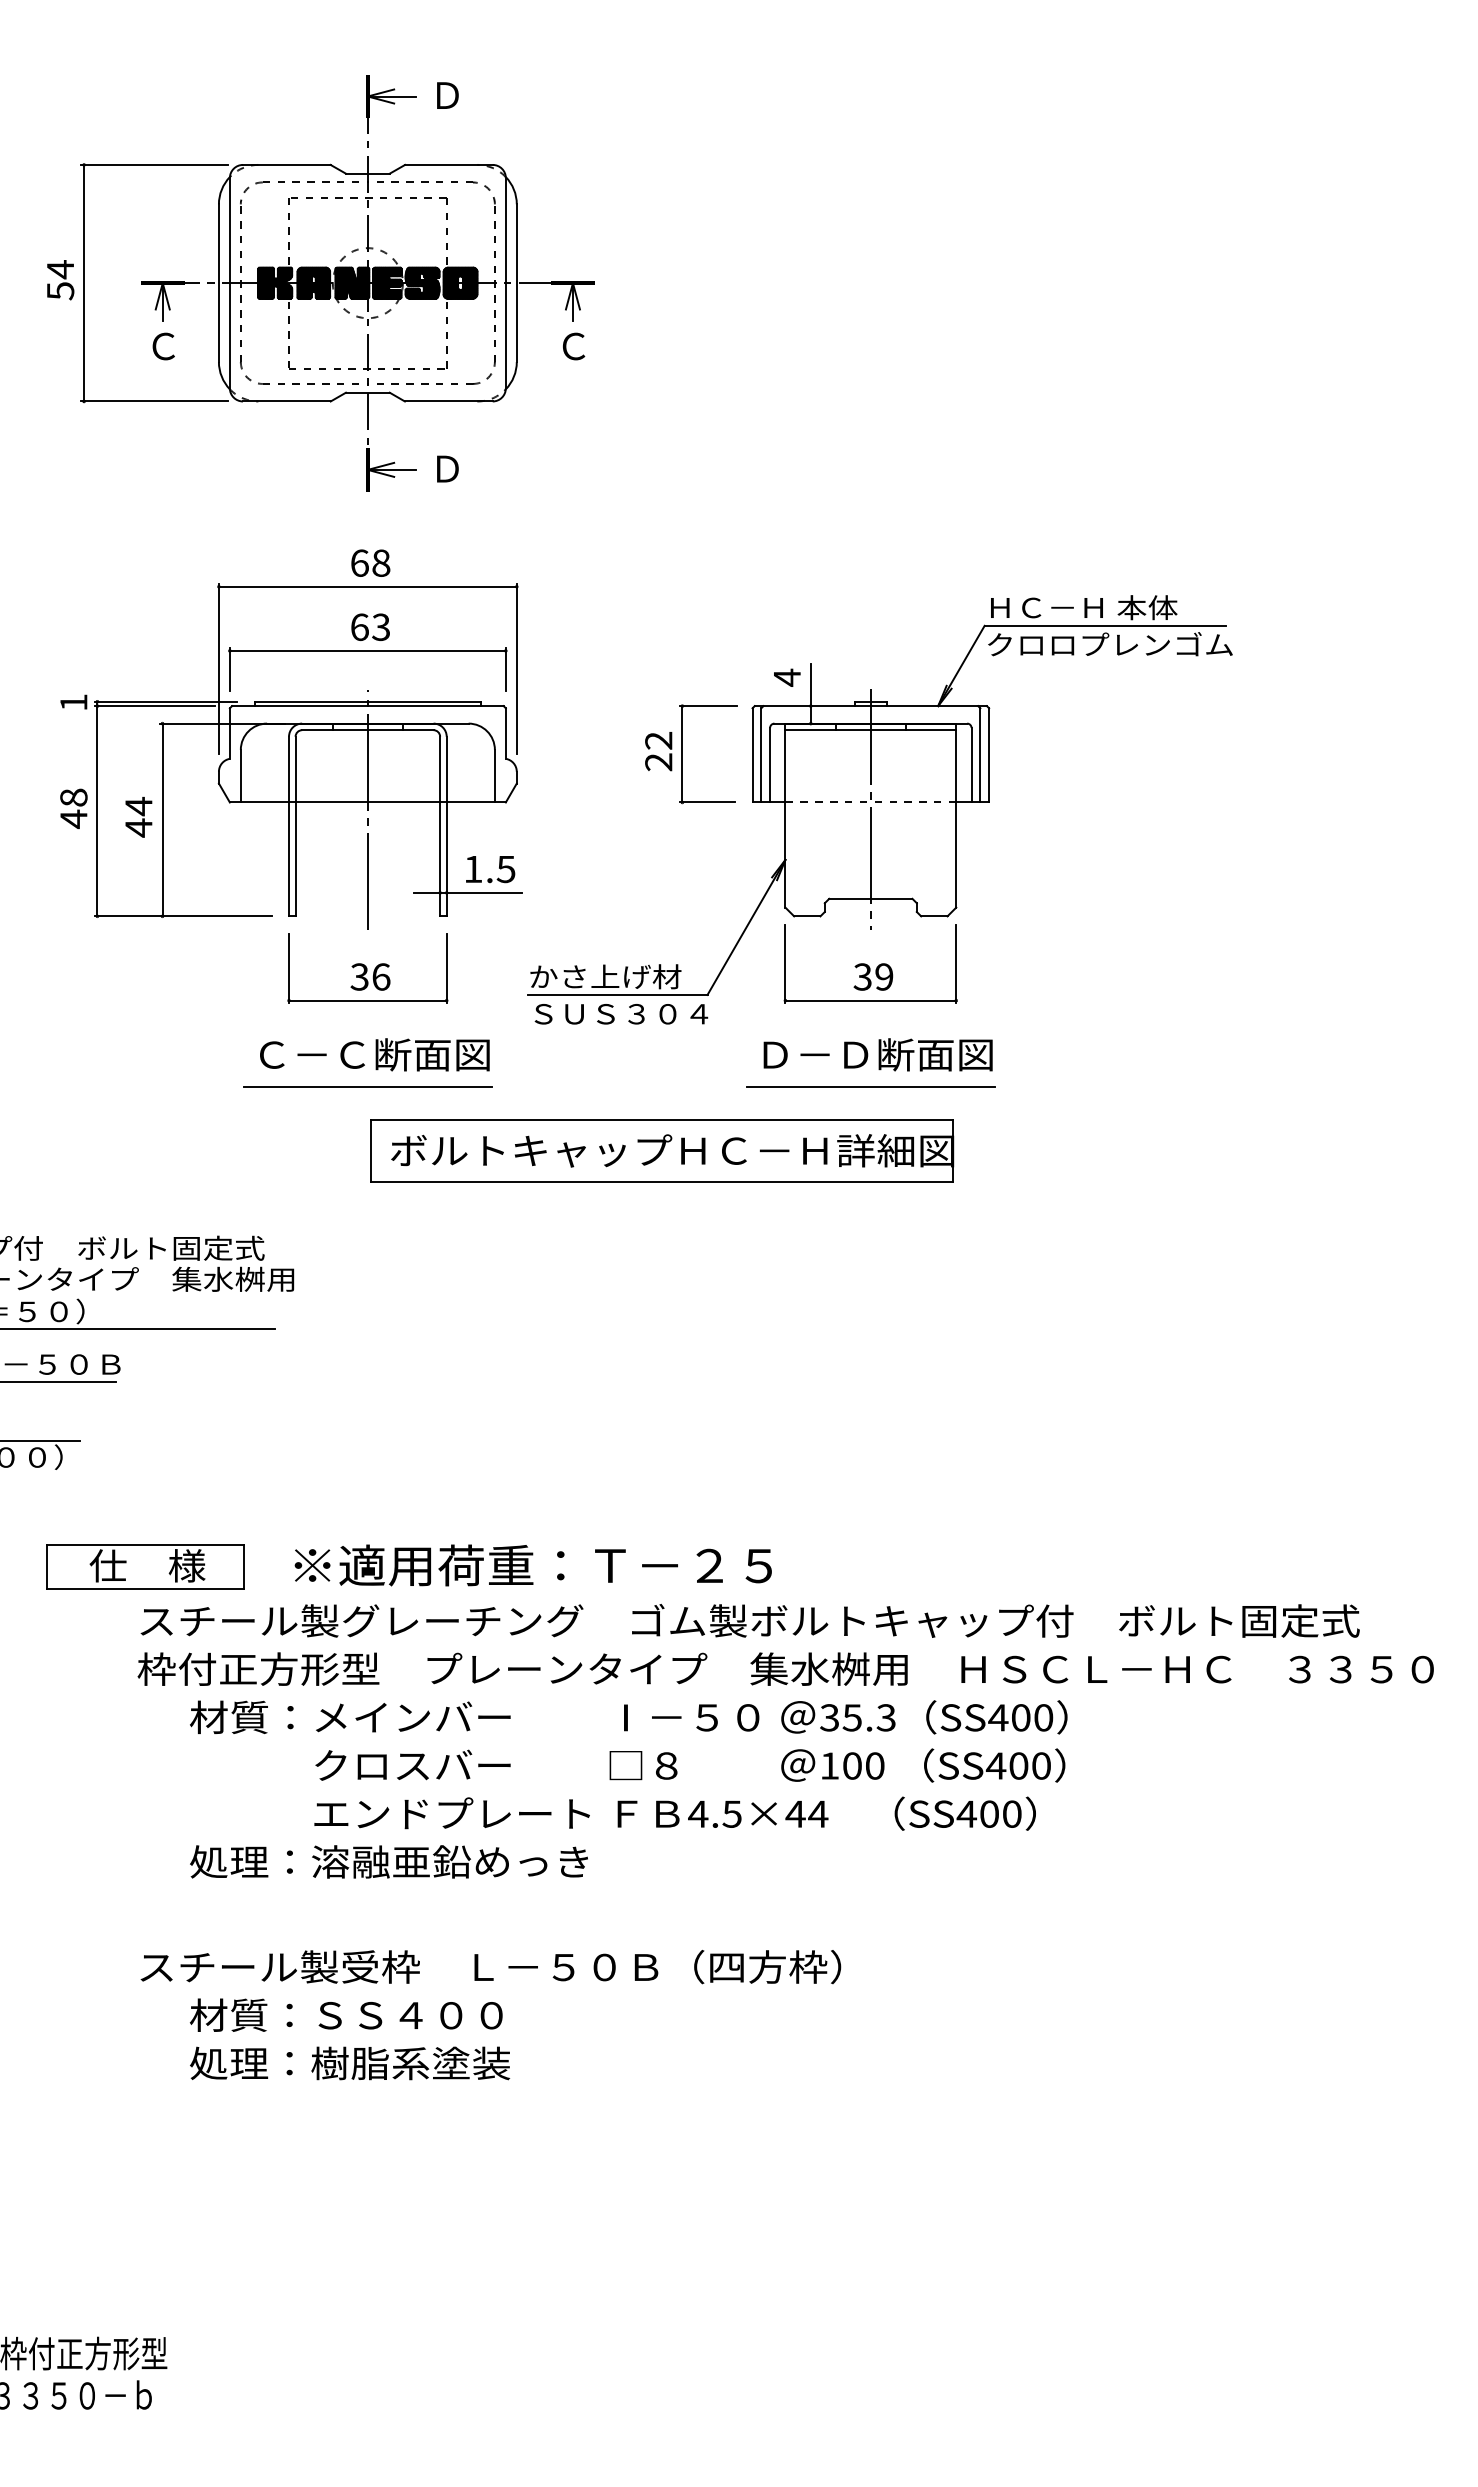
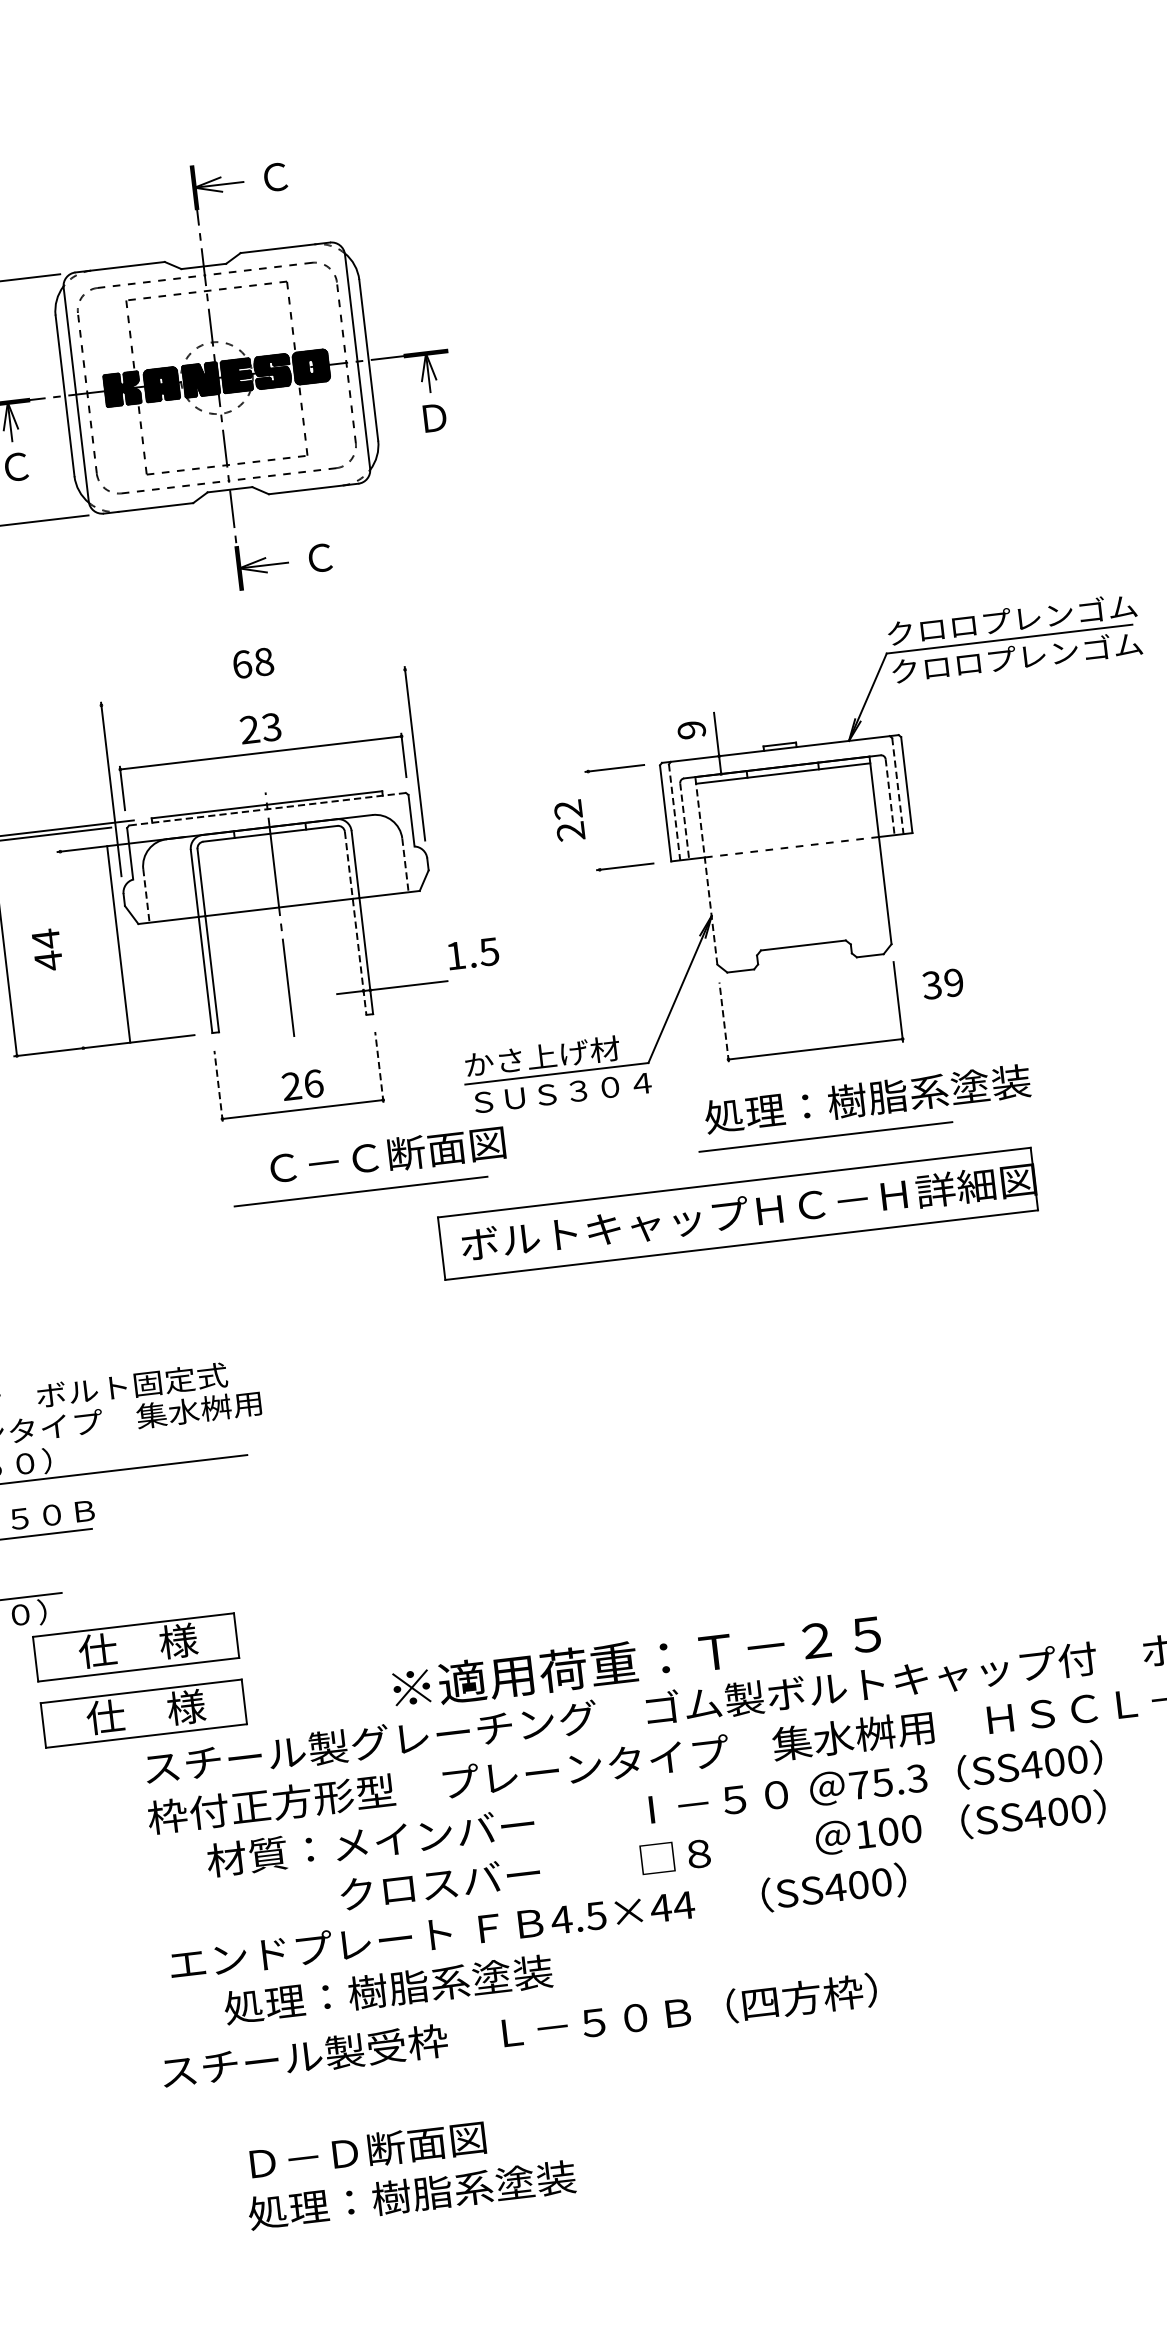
text: (447, 95) -> (275, 177), Ｄ -> Ｃ
text: (573, 346) -> (434, 418), Ｃ -> Ｄ
text: (447, 468) -> (320, 557), Ｄ -> Ｃ
line: (367, 586) -> (252, 687), removed
text: (1109, 607) -> (1011, 619), ＨＣ－Ｈ 本体 -> クロロプレンゴム
text: (359, 627) -> (249, 730), 63 -> 23
text: (787, 677) -> (691, 729), 4 -> 9
line: (367, 706) -> (267, 809), solid -> dashed
line: (682, 754) -> (594, 820), removed
line: (761, 755) -> (674, 812), solid -> dashed
line: (980, 755) -> (898, 786), solid -> dashed
line: (770, 765) -> (685, 821), solid -> dashed
line: (971, 765) -> (890, 797), solid -> dashed
line: (240, 776) -> (146, 896), solid -> dashed
line: (494, 776) -> (405, 865), solid -> dashed
line: (870, 808) -> (792, 853), removed
line: (785, 815) -> (706, 870), solid -> dashed
line: (162, 819) -> (118, 943), moved
line: (440, 826) -> (356, 923), solid -> dashed
text: (490, 869) -> (473, 953), moved
line: (785, 963) -> (724, 1021), solid -> dashed
line: (289, 968) -> (219, 1086), solid -> dashed
line: (446, 968) -> (379, 1067), solid -> dashed
text: (359, 976) -> (291, 1085), 36 -> 26
text: (873, 976) -> (942, 983), moved
text: (374, 1054) -> (387, 1155), moved
text: (915, 1054) -> (867, 1098), Ｄ－Ｄ断面図 -> 処理：樹脂系塗装
line: (367, 1086) -> (360, 1191), moved
part: (662, 1150) -> (738, 1213), moved
part: (145, 1501) -> (136, 1646), added
text: (532, 1565) -> (636, 1661), moved
text: (829, 1717) -> (859, 1785), 35.3 -> 75.3
text: (674, 1813) -> (537, 1922), moved
text: (449, 1861) -> (489, 1977), 処理：溶融亜鉛めっき -> 処理：樹脂系塗装
text: (490, 1967) -> (519, 2031), moved
text: (345, 2015) -> (401, 2146), 材質：ＳＳ４００ -> Ｄ－Ｄ断面図

